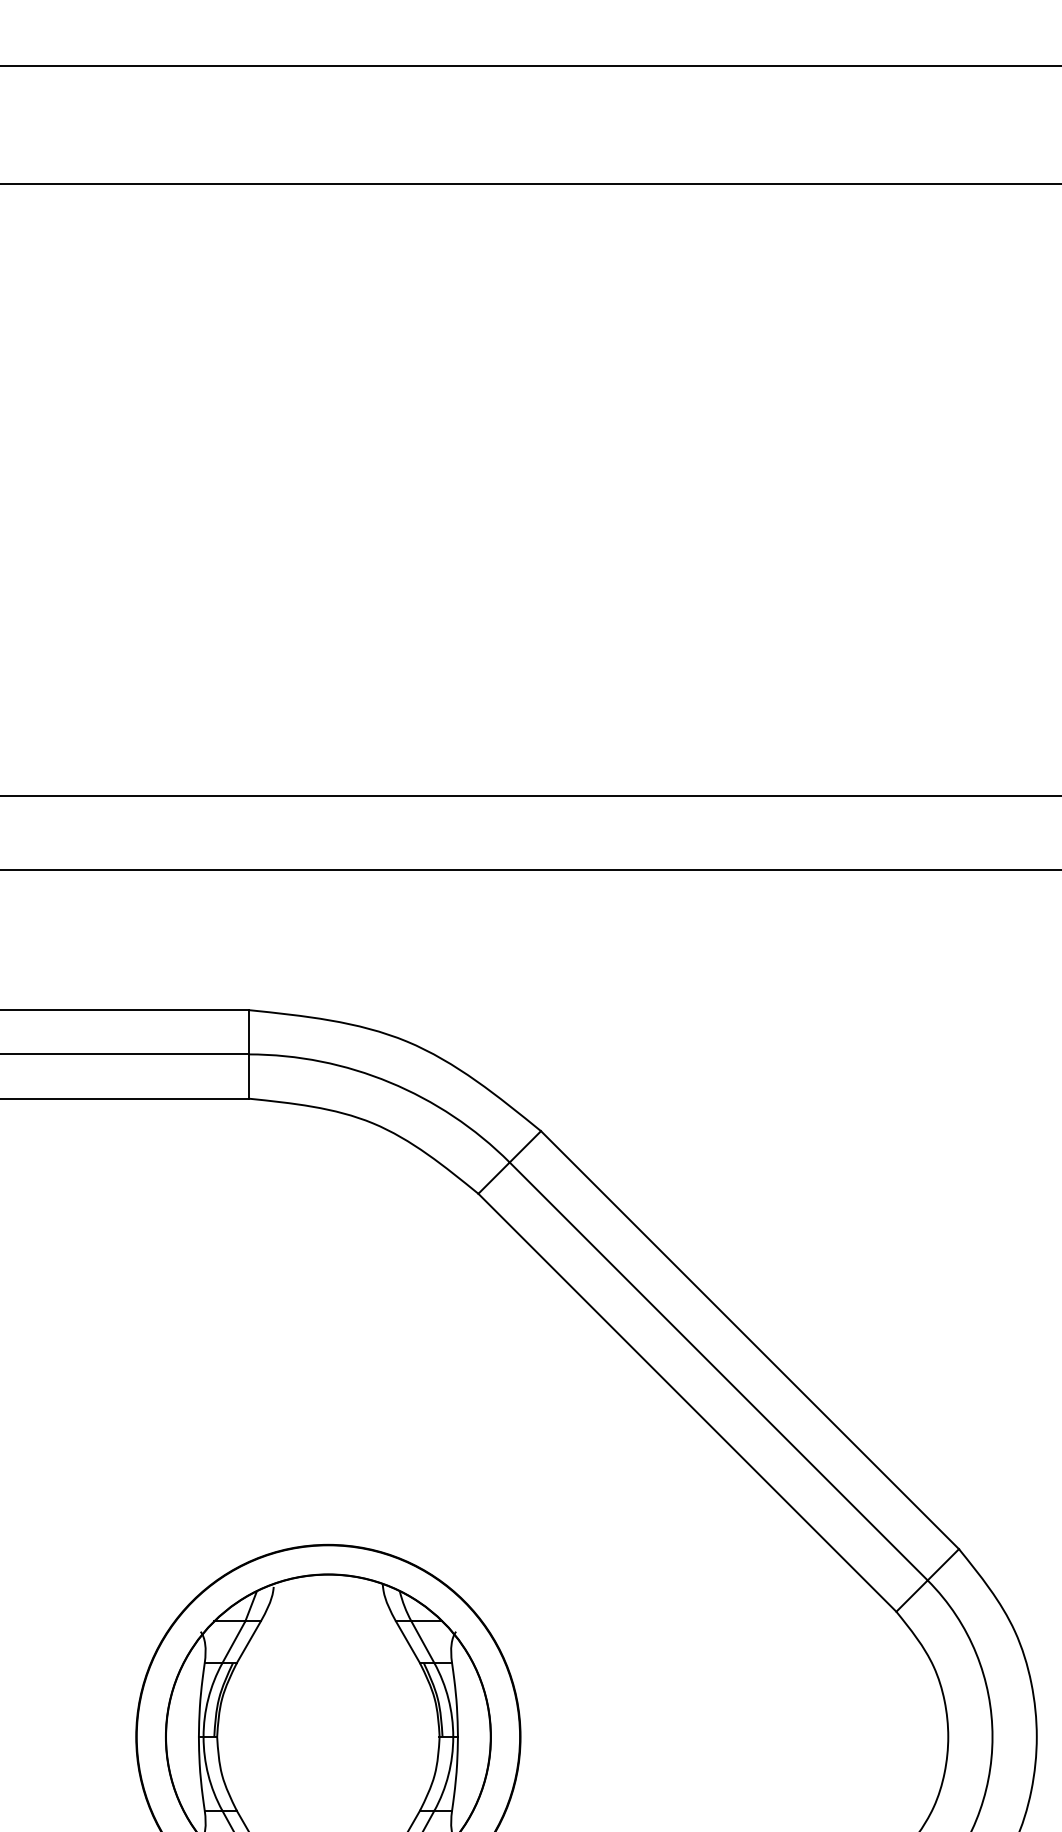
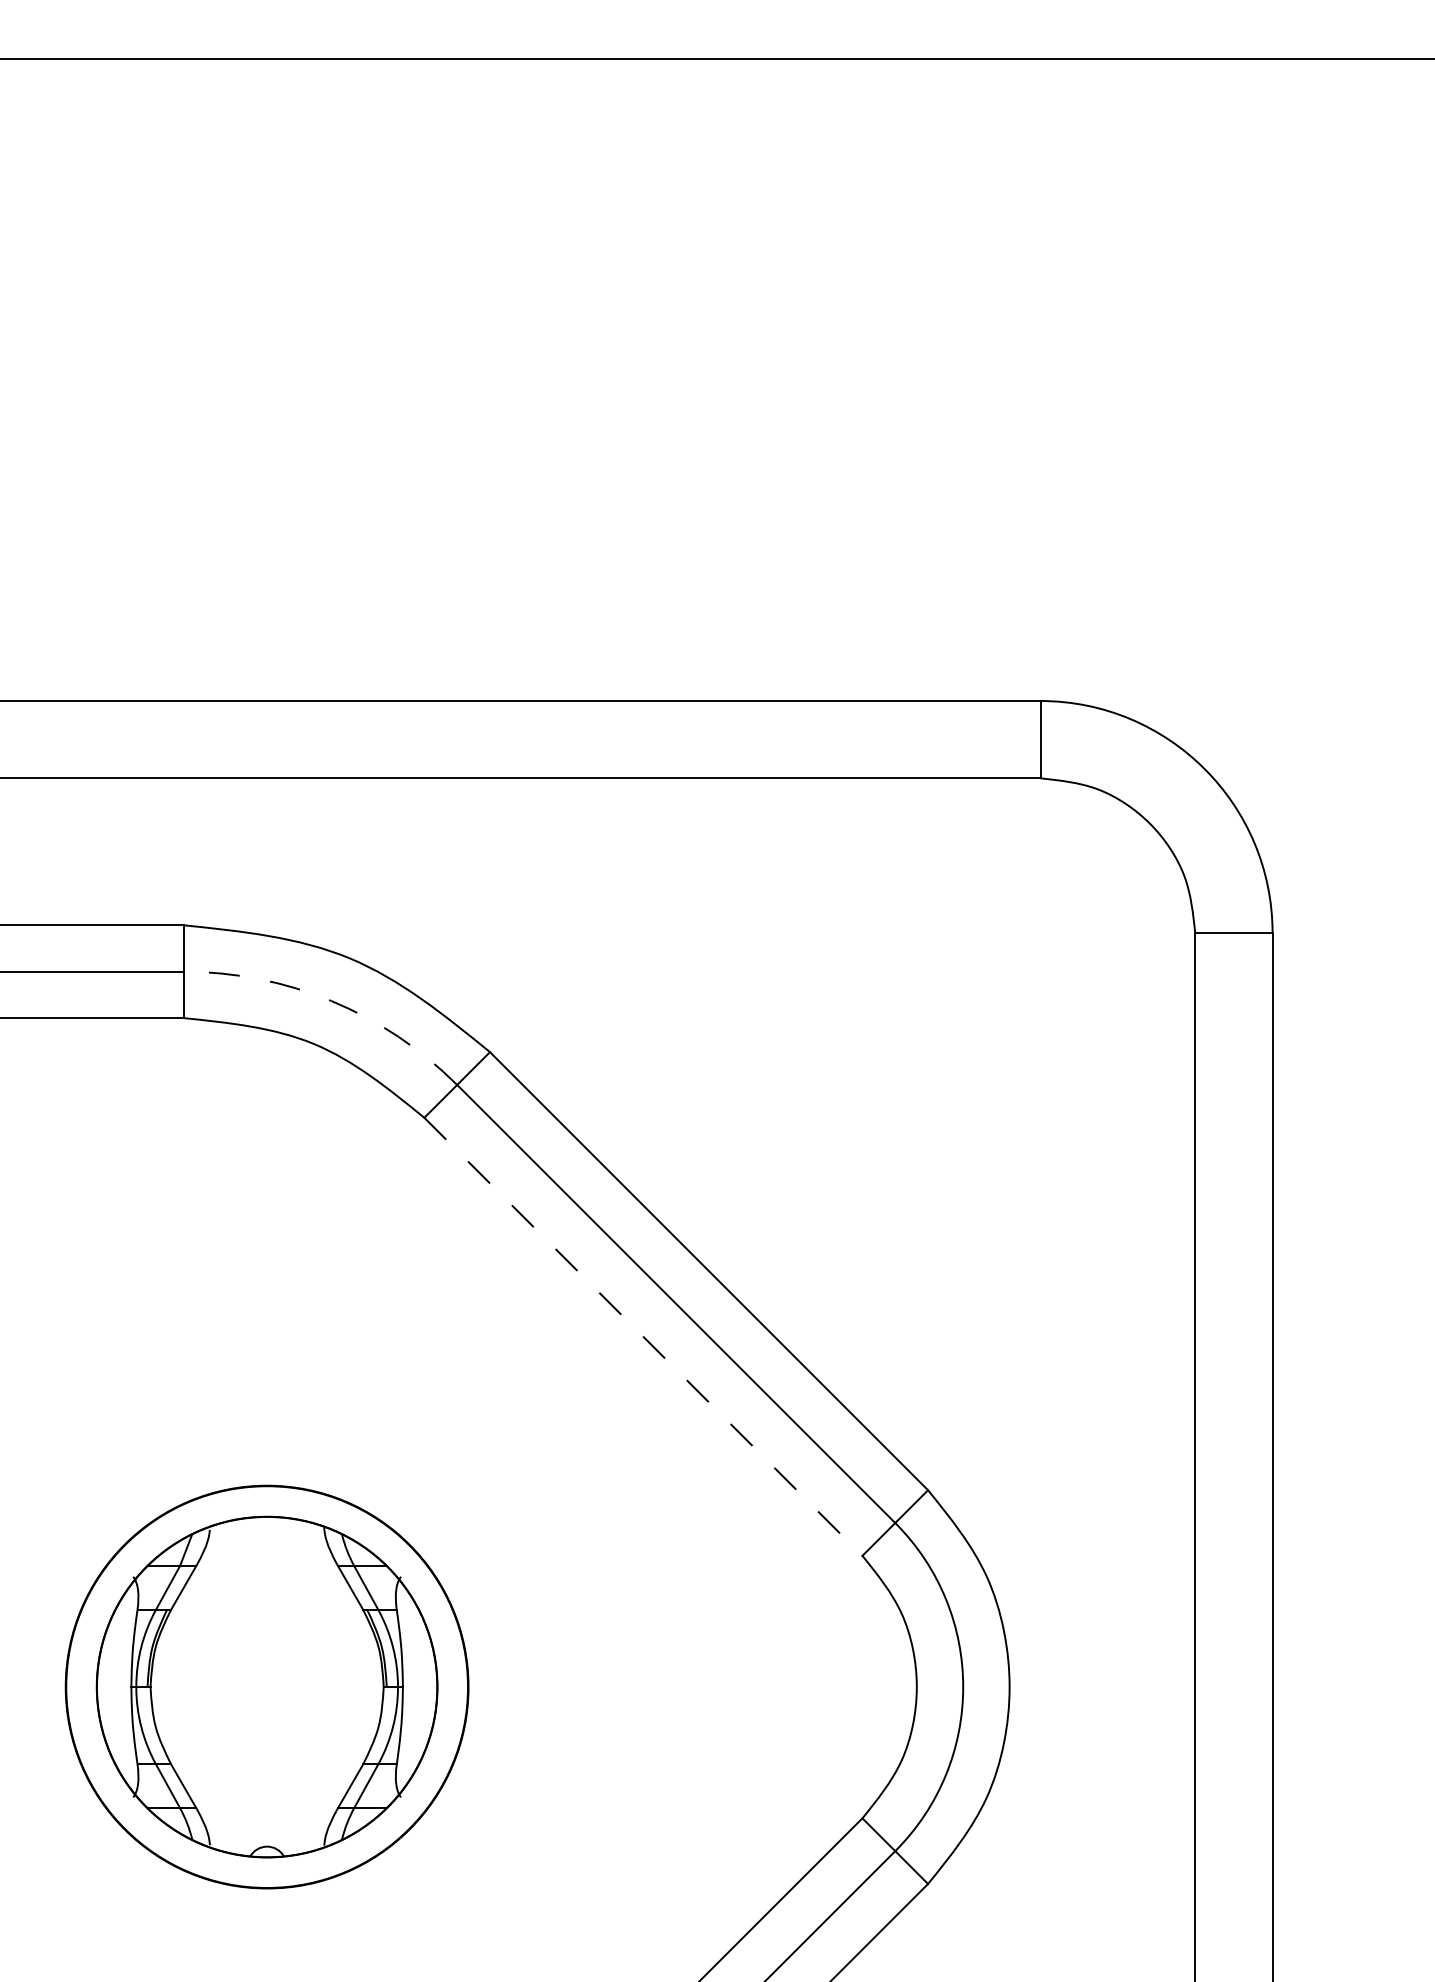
arc: (389, 1082) -> (331, 1001), solid -> dashed
line: (687, 1402) -> (643, 1336), solid -> dashed

